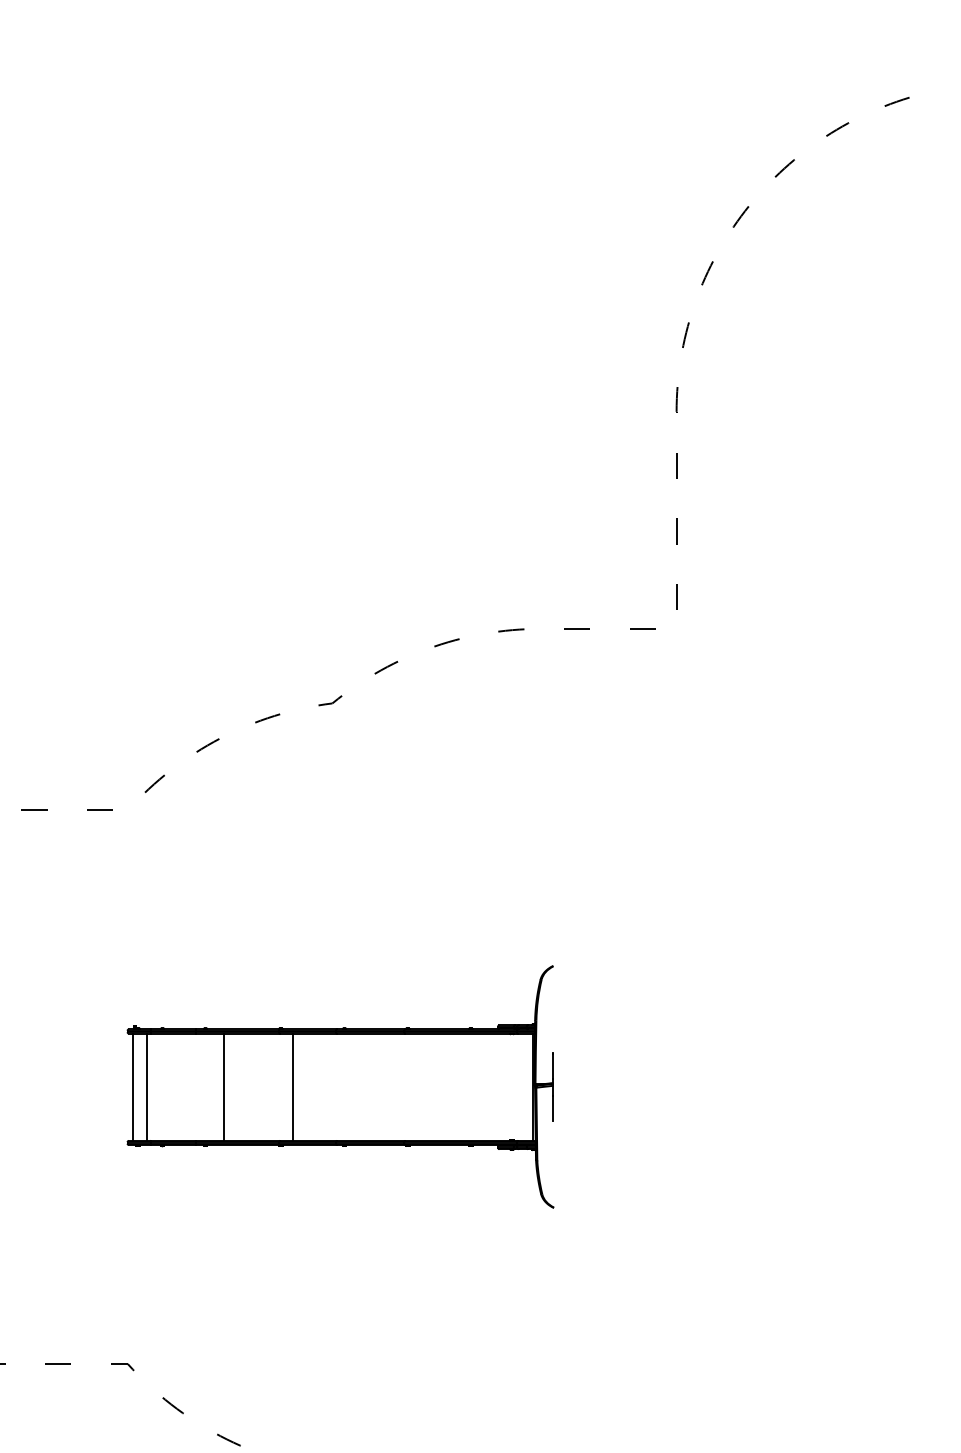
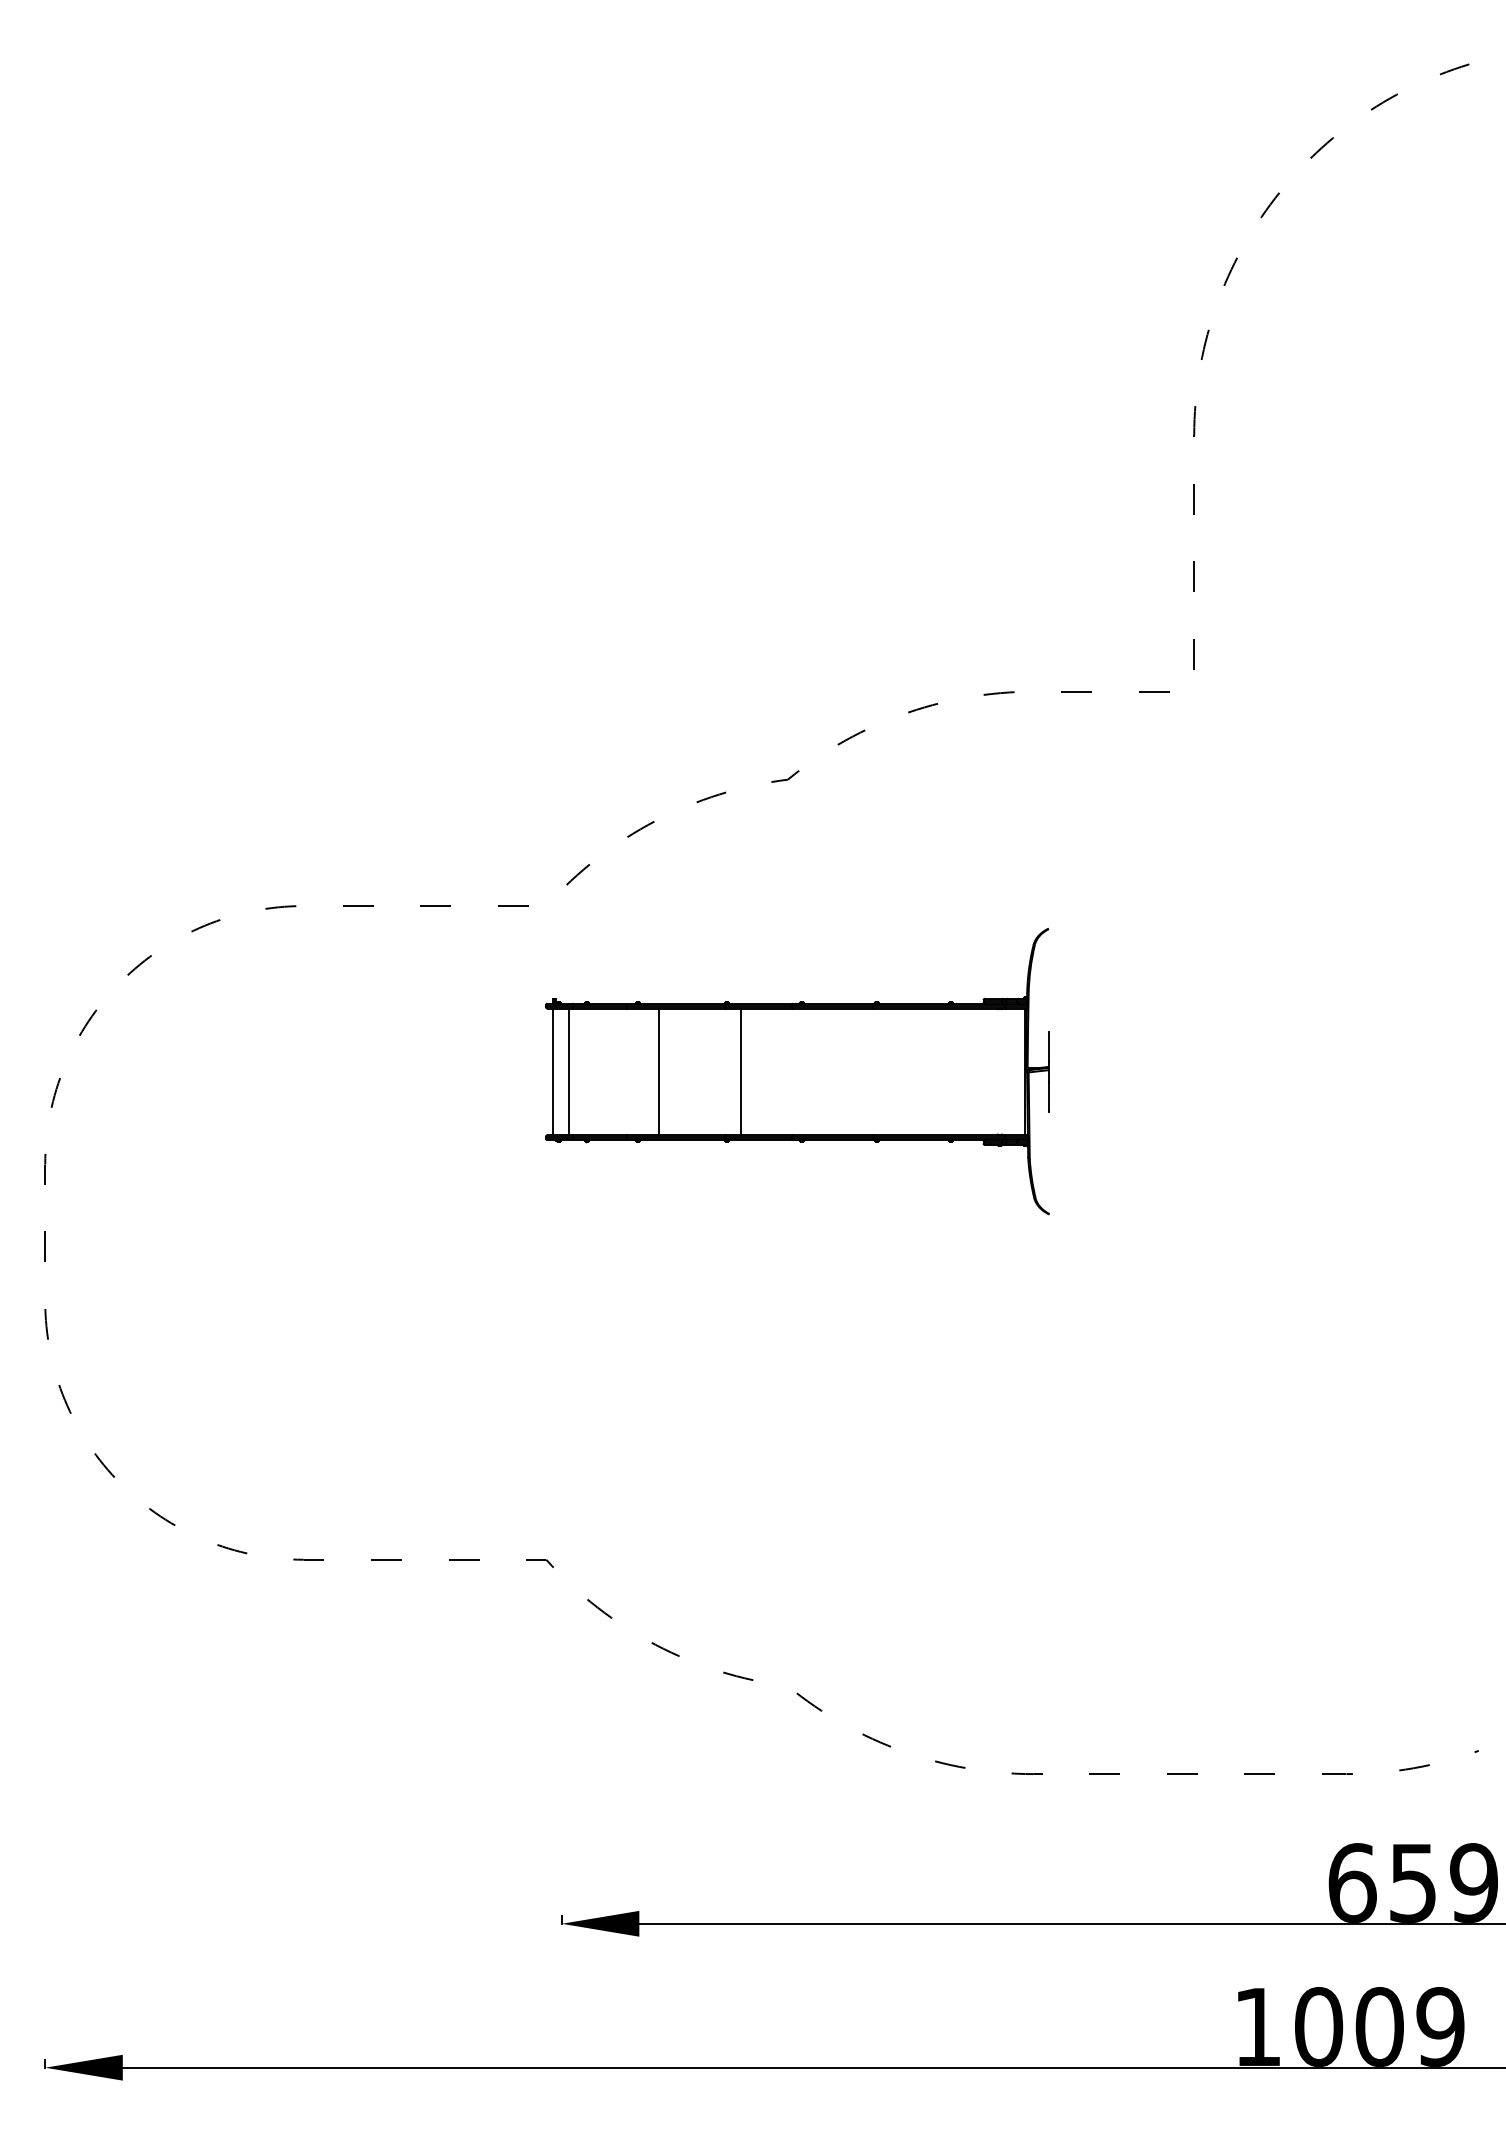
part: (340, 1086) -> (797, 1071), moved

